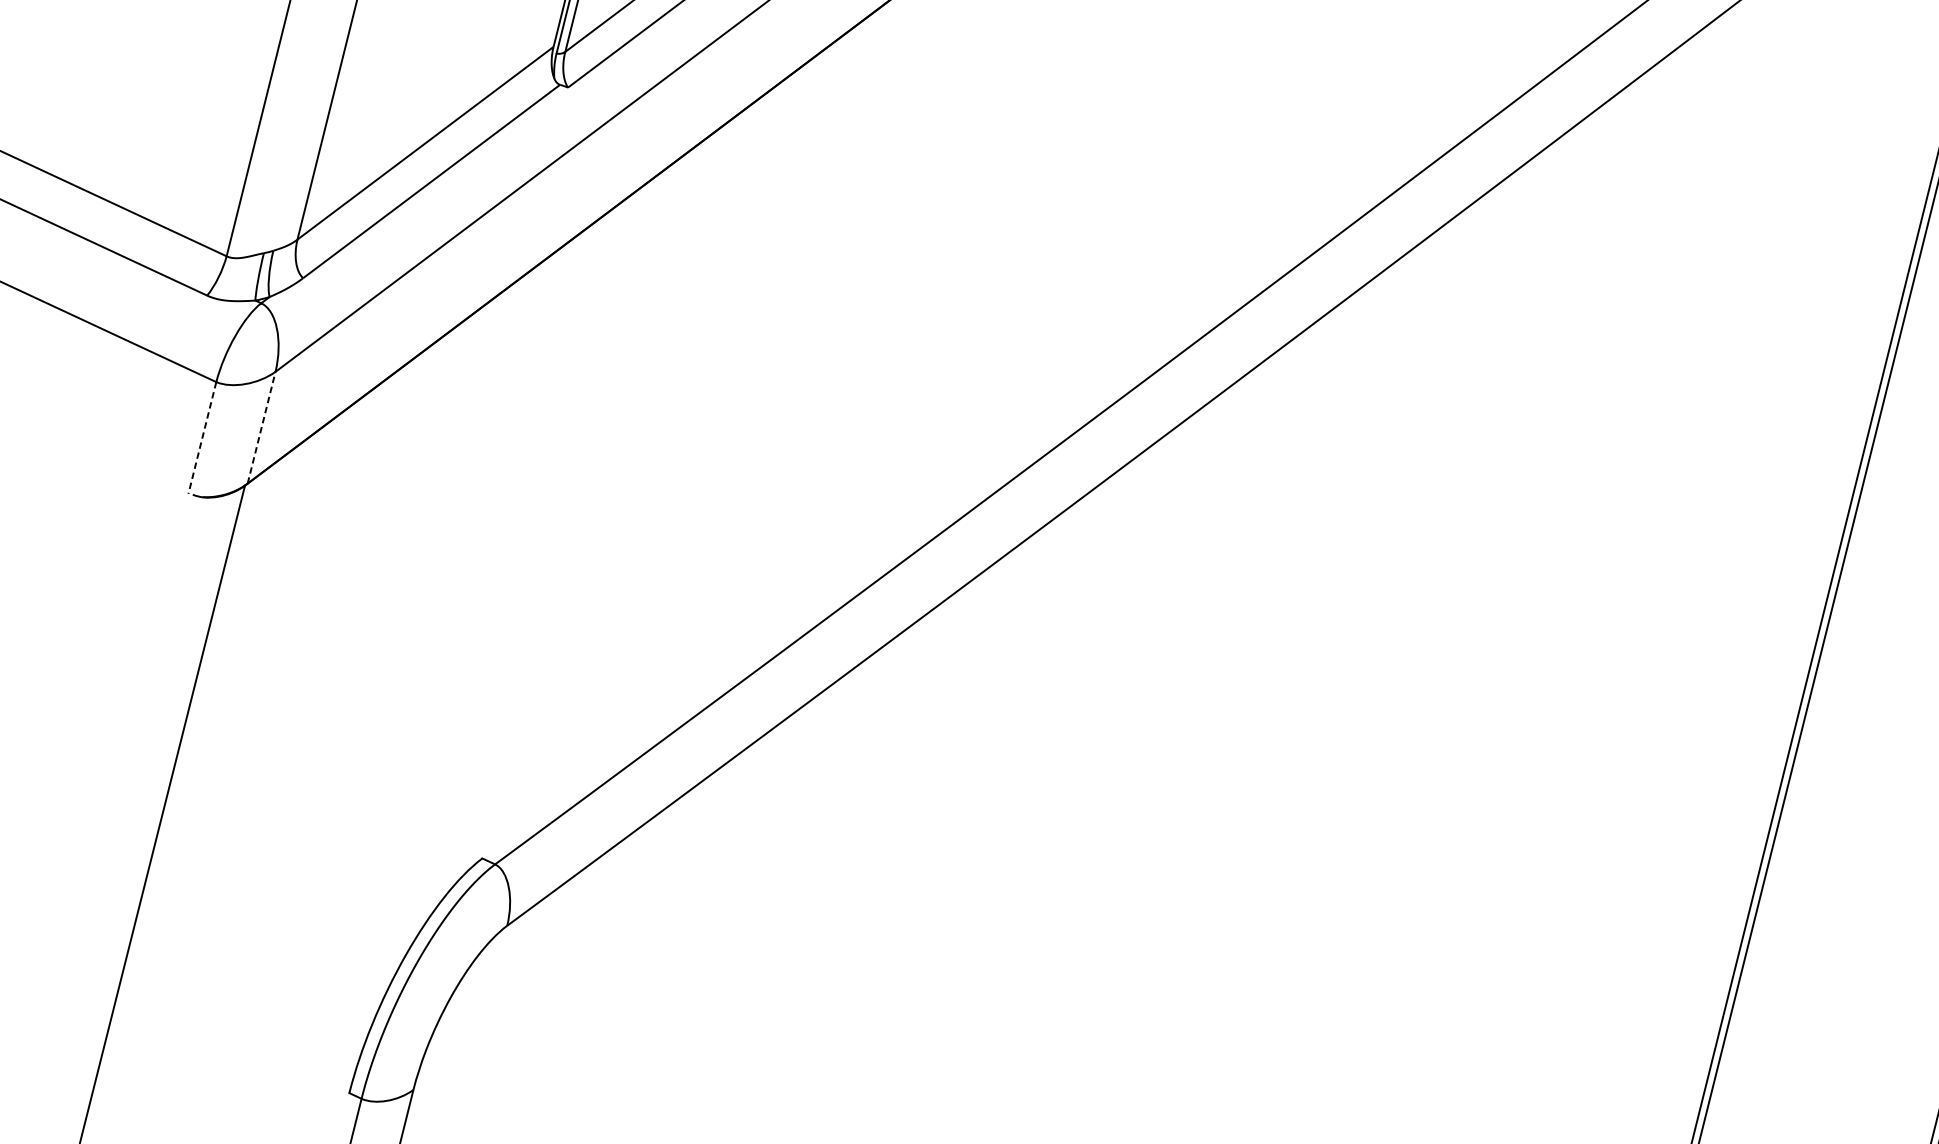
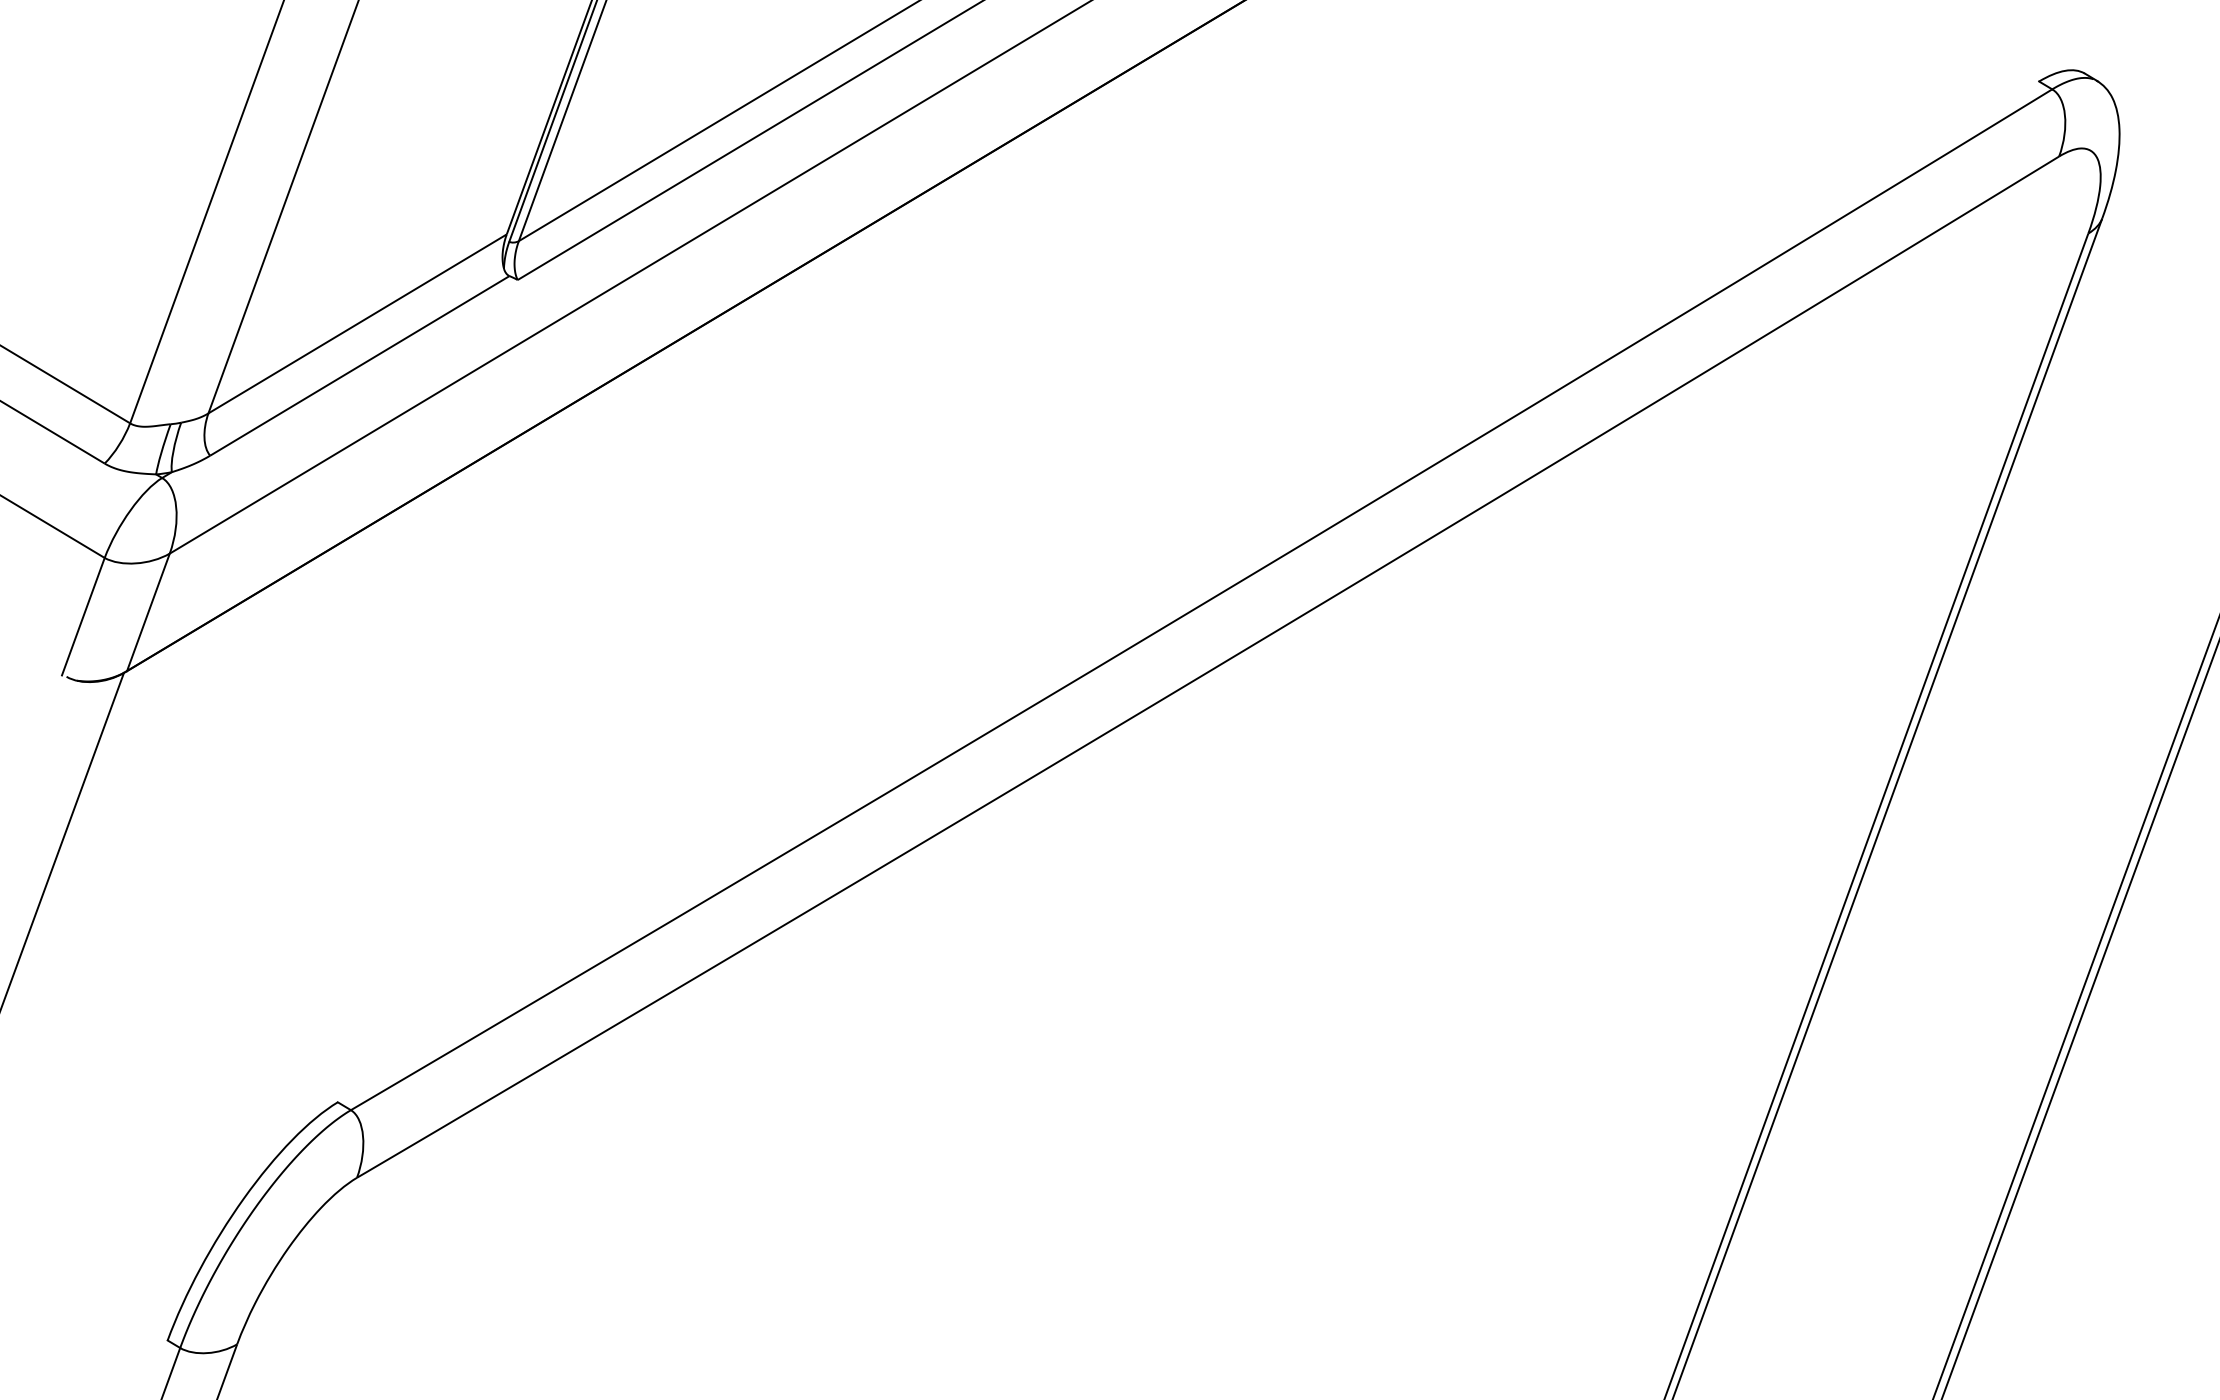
line: (261, 427) -> (148, 612), dashed -> solid
line: (202, 437) -> (83, 616), dashed -> solid

